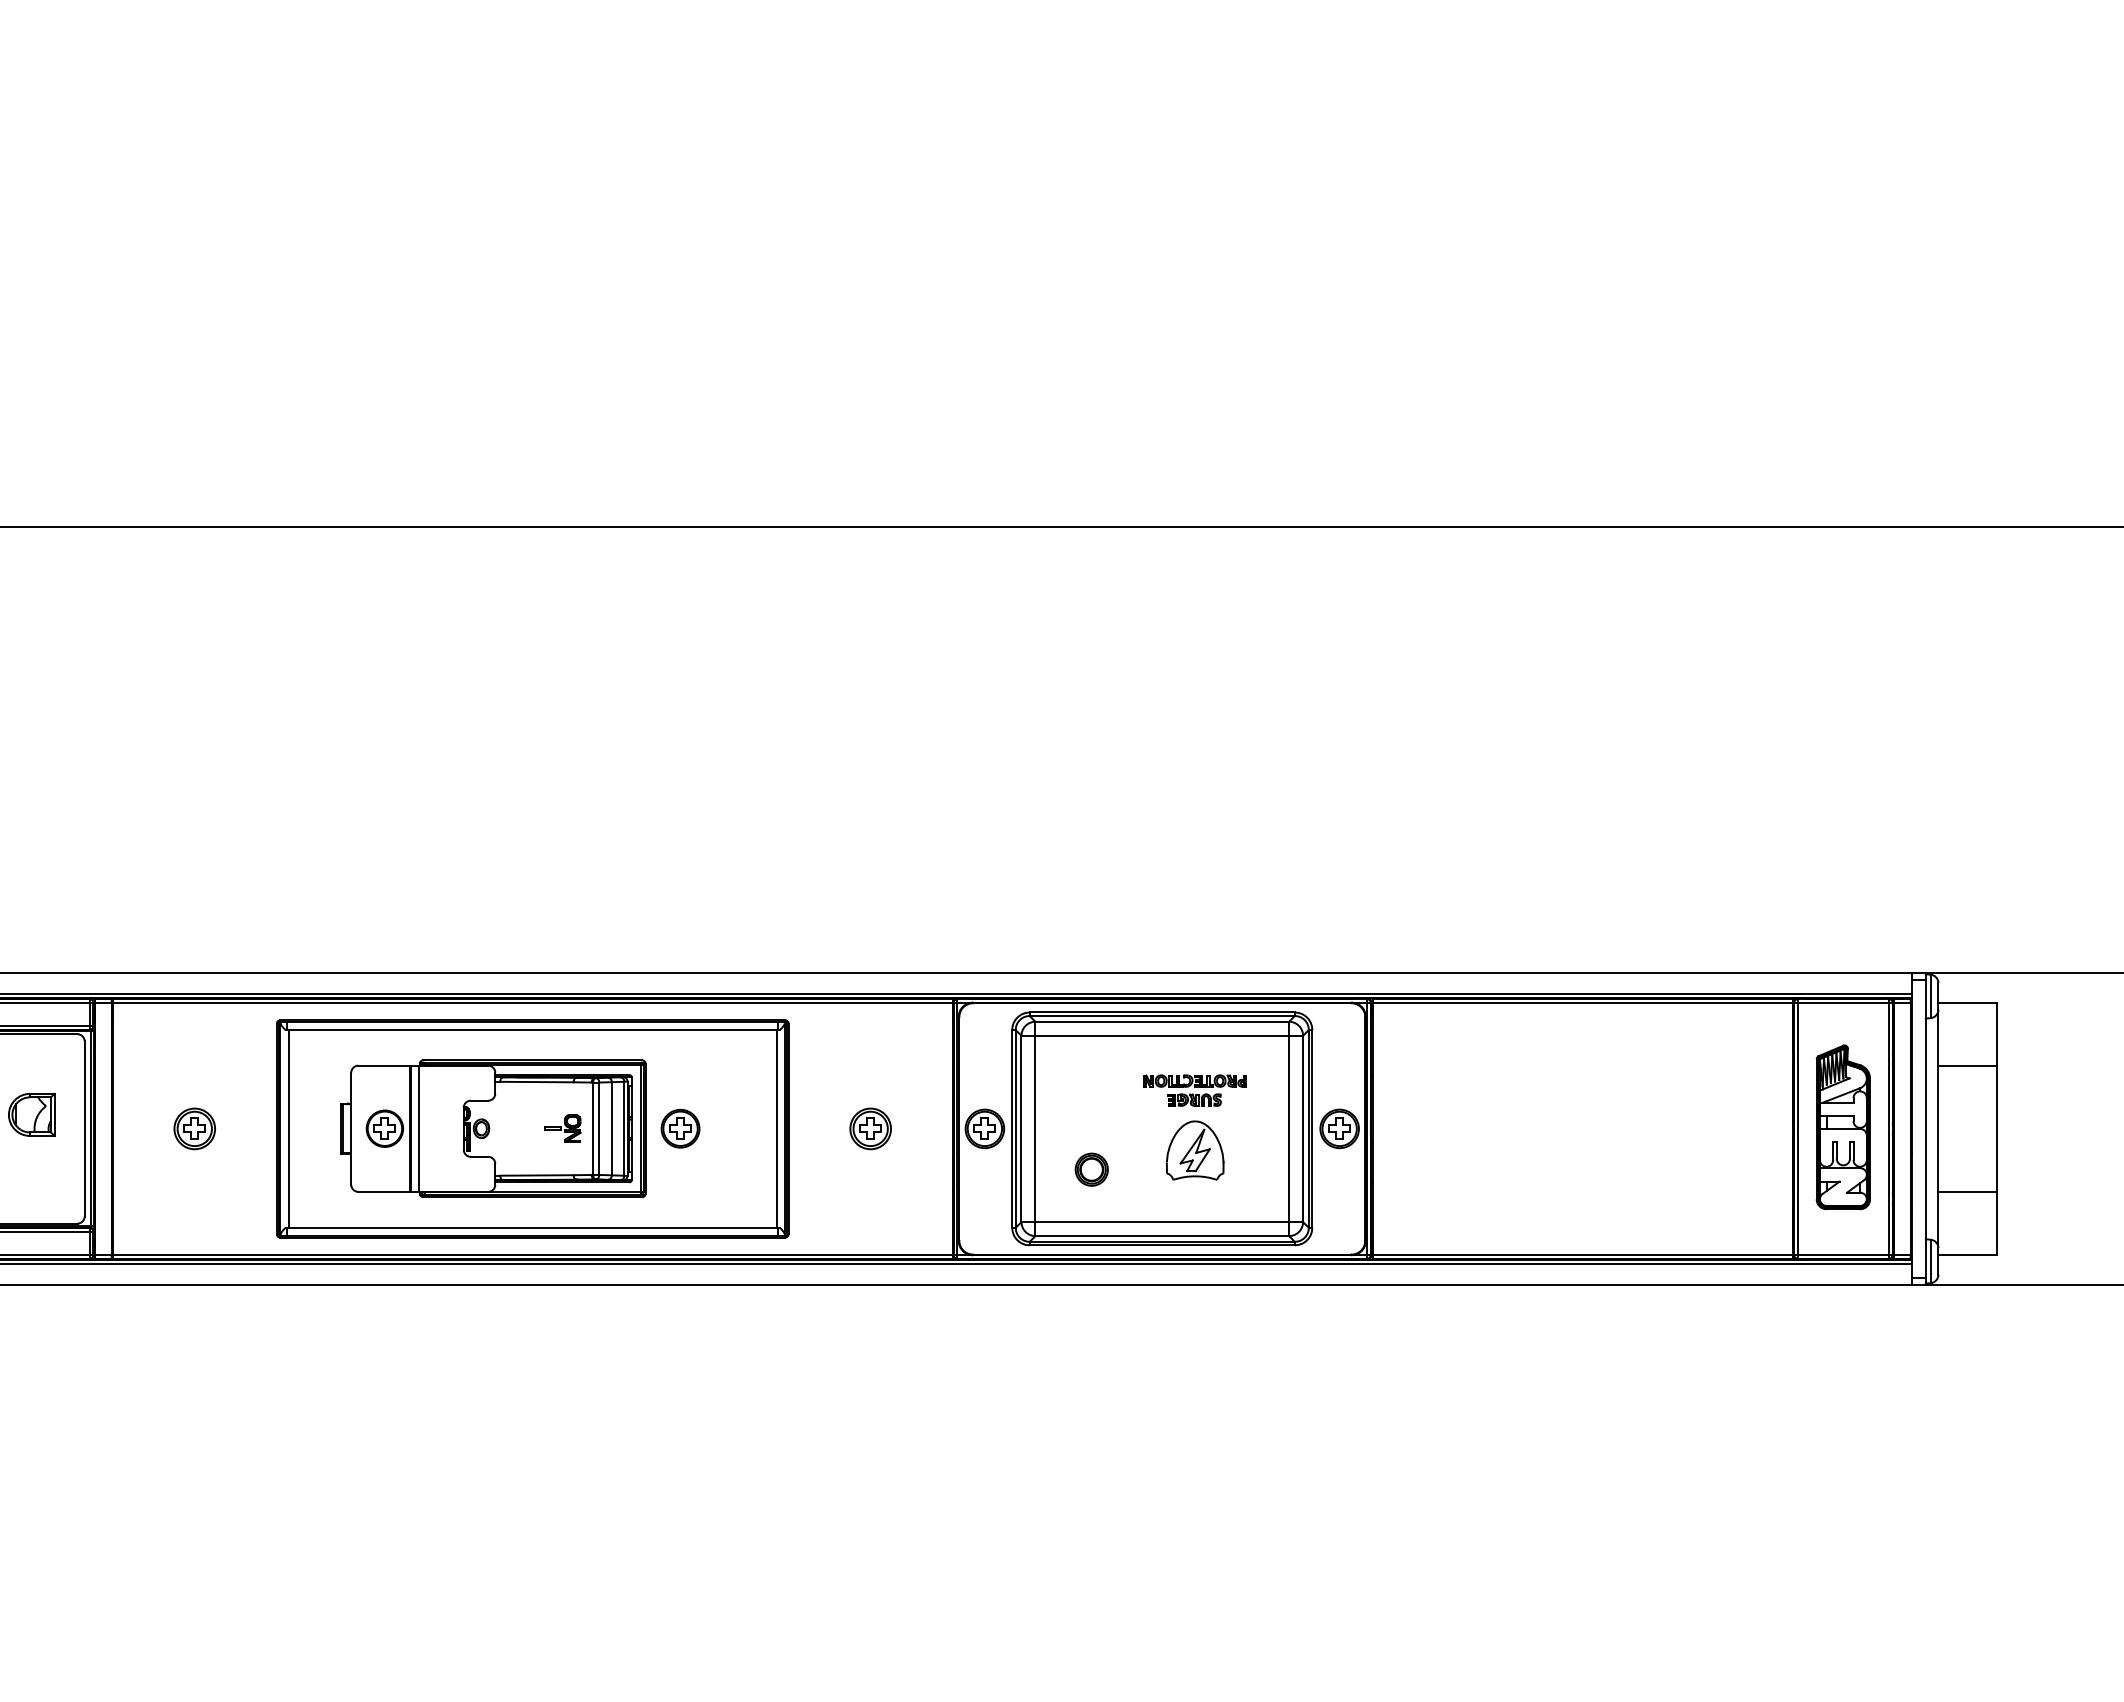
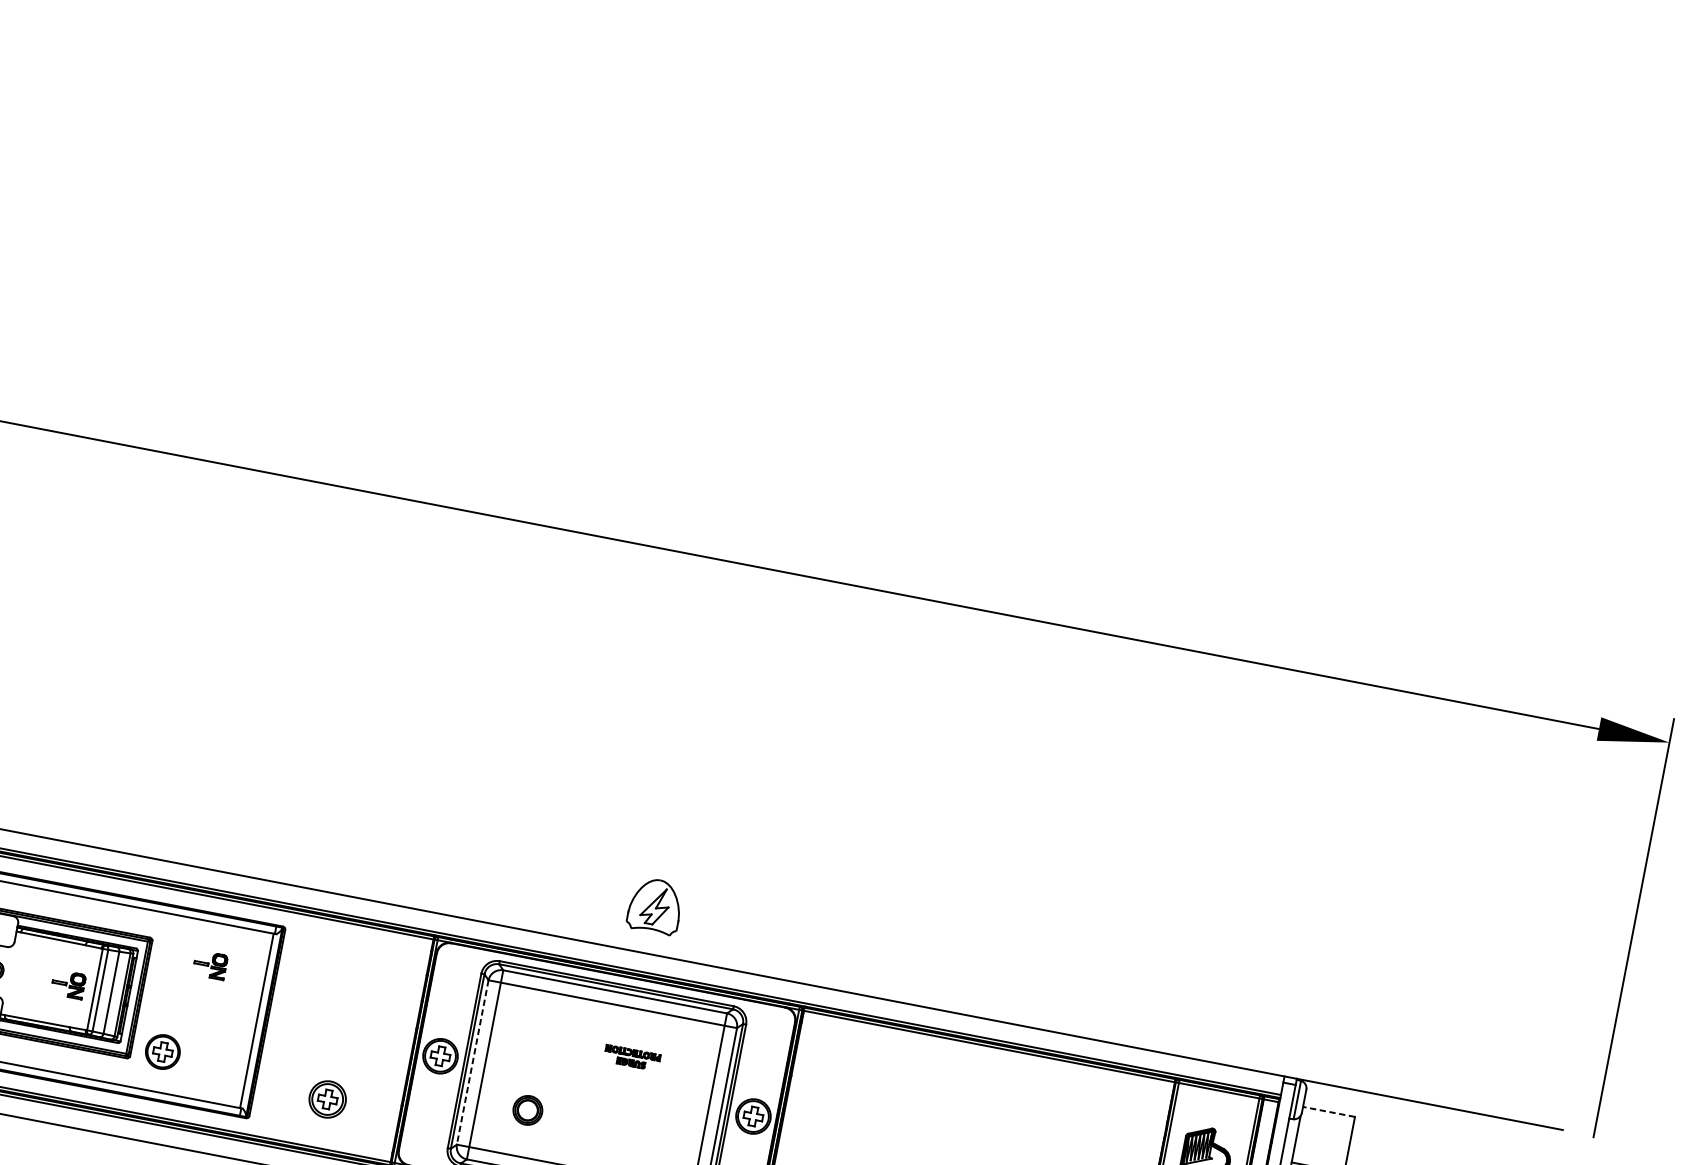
line: (1967, 1002) -> (1328, 1111), solid -> dashed
part: (713, 1077) -> (209, 964), added
part: (1194, 1090) -> (631, 1057), size x0.6
part: (680, 1128) -> (162, 1051), moved
part: (870, 1128) -> (327, 1099), moved
line: (1021, 1129) -> (472, 1062), solid -> dashed
part: (1195, 1150) -> (655, 906), moved

